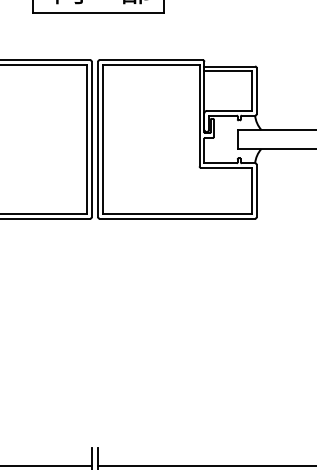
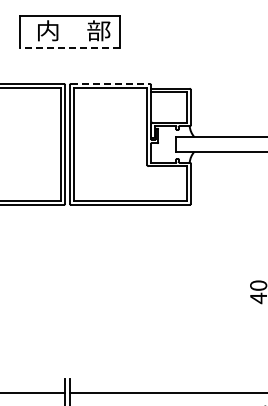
line: (98, 13) -> (70, 48), solid -> dashed
line: (151, 59) -> (110, 83), solid -> dashed

